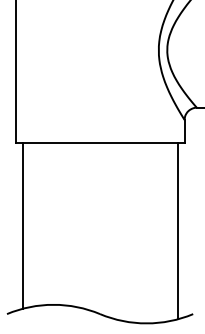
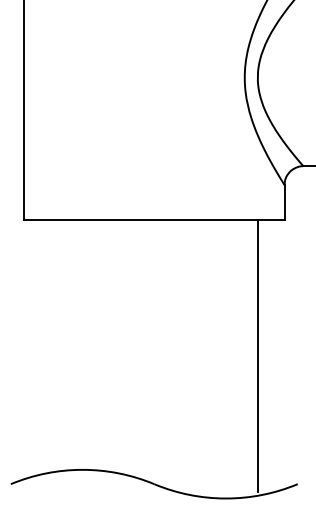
line: (22, 225) -> (34, 347), removed
line: (177, 230) -> (258, 355), moved

